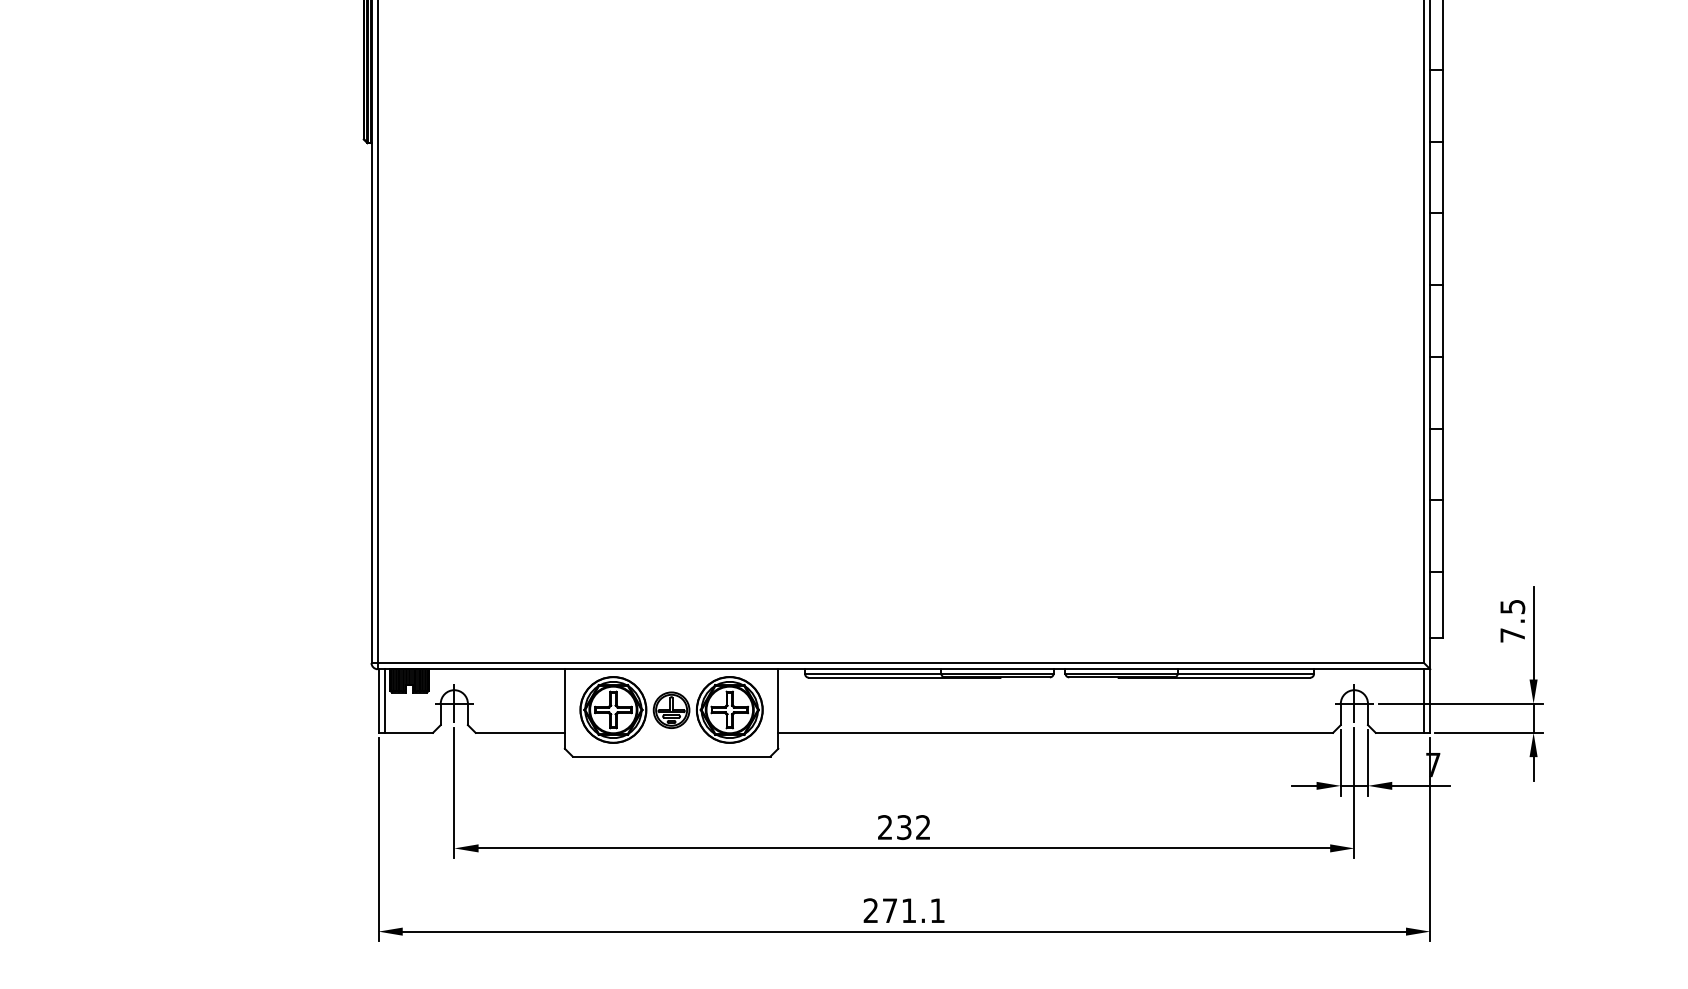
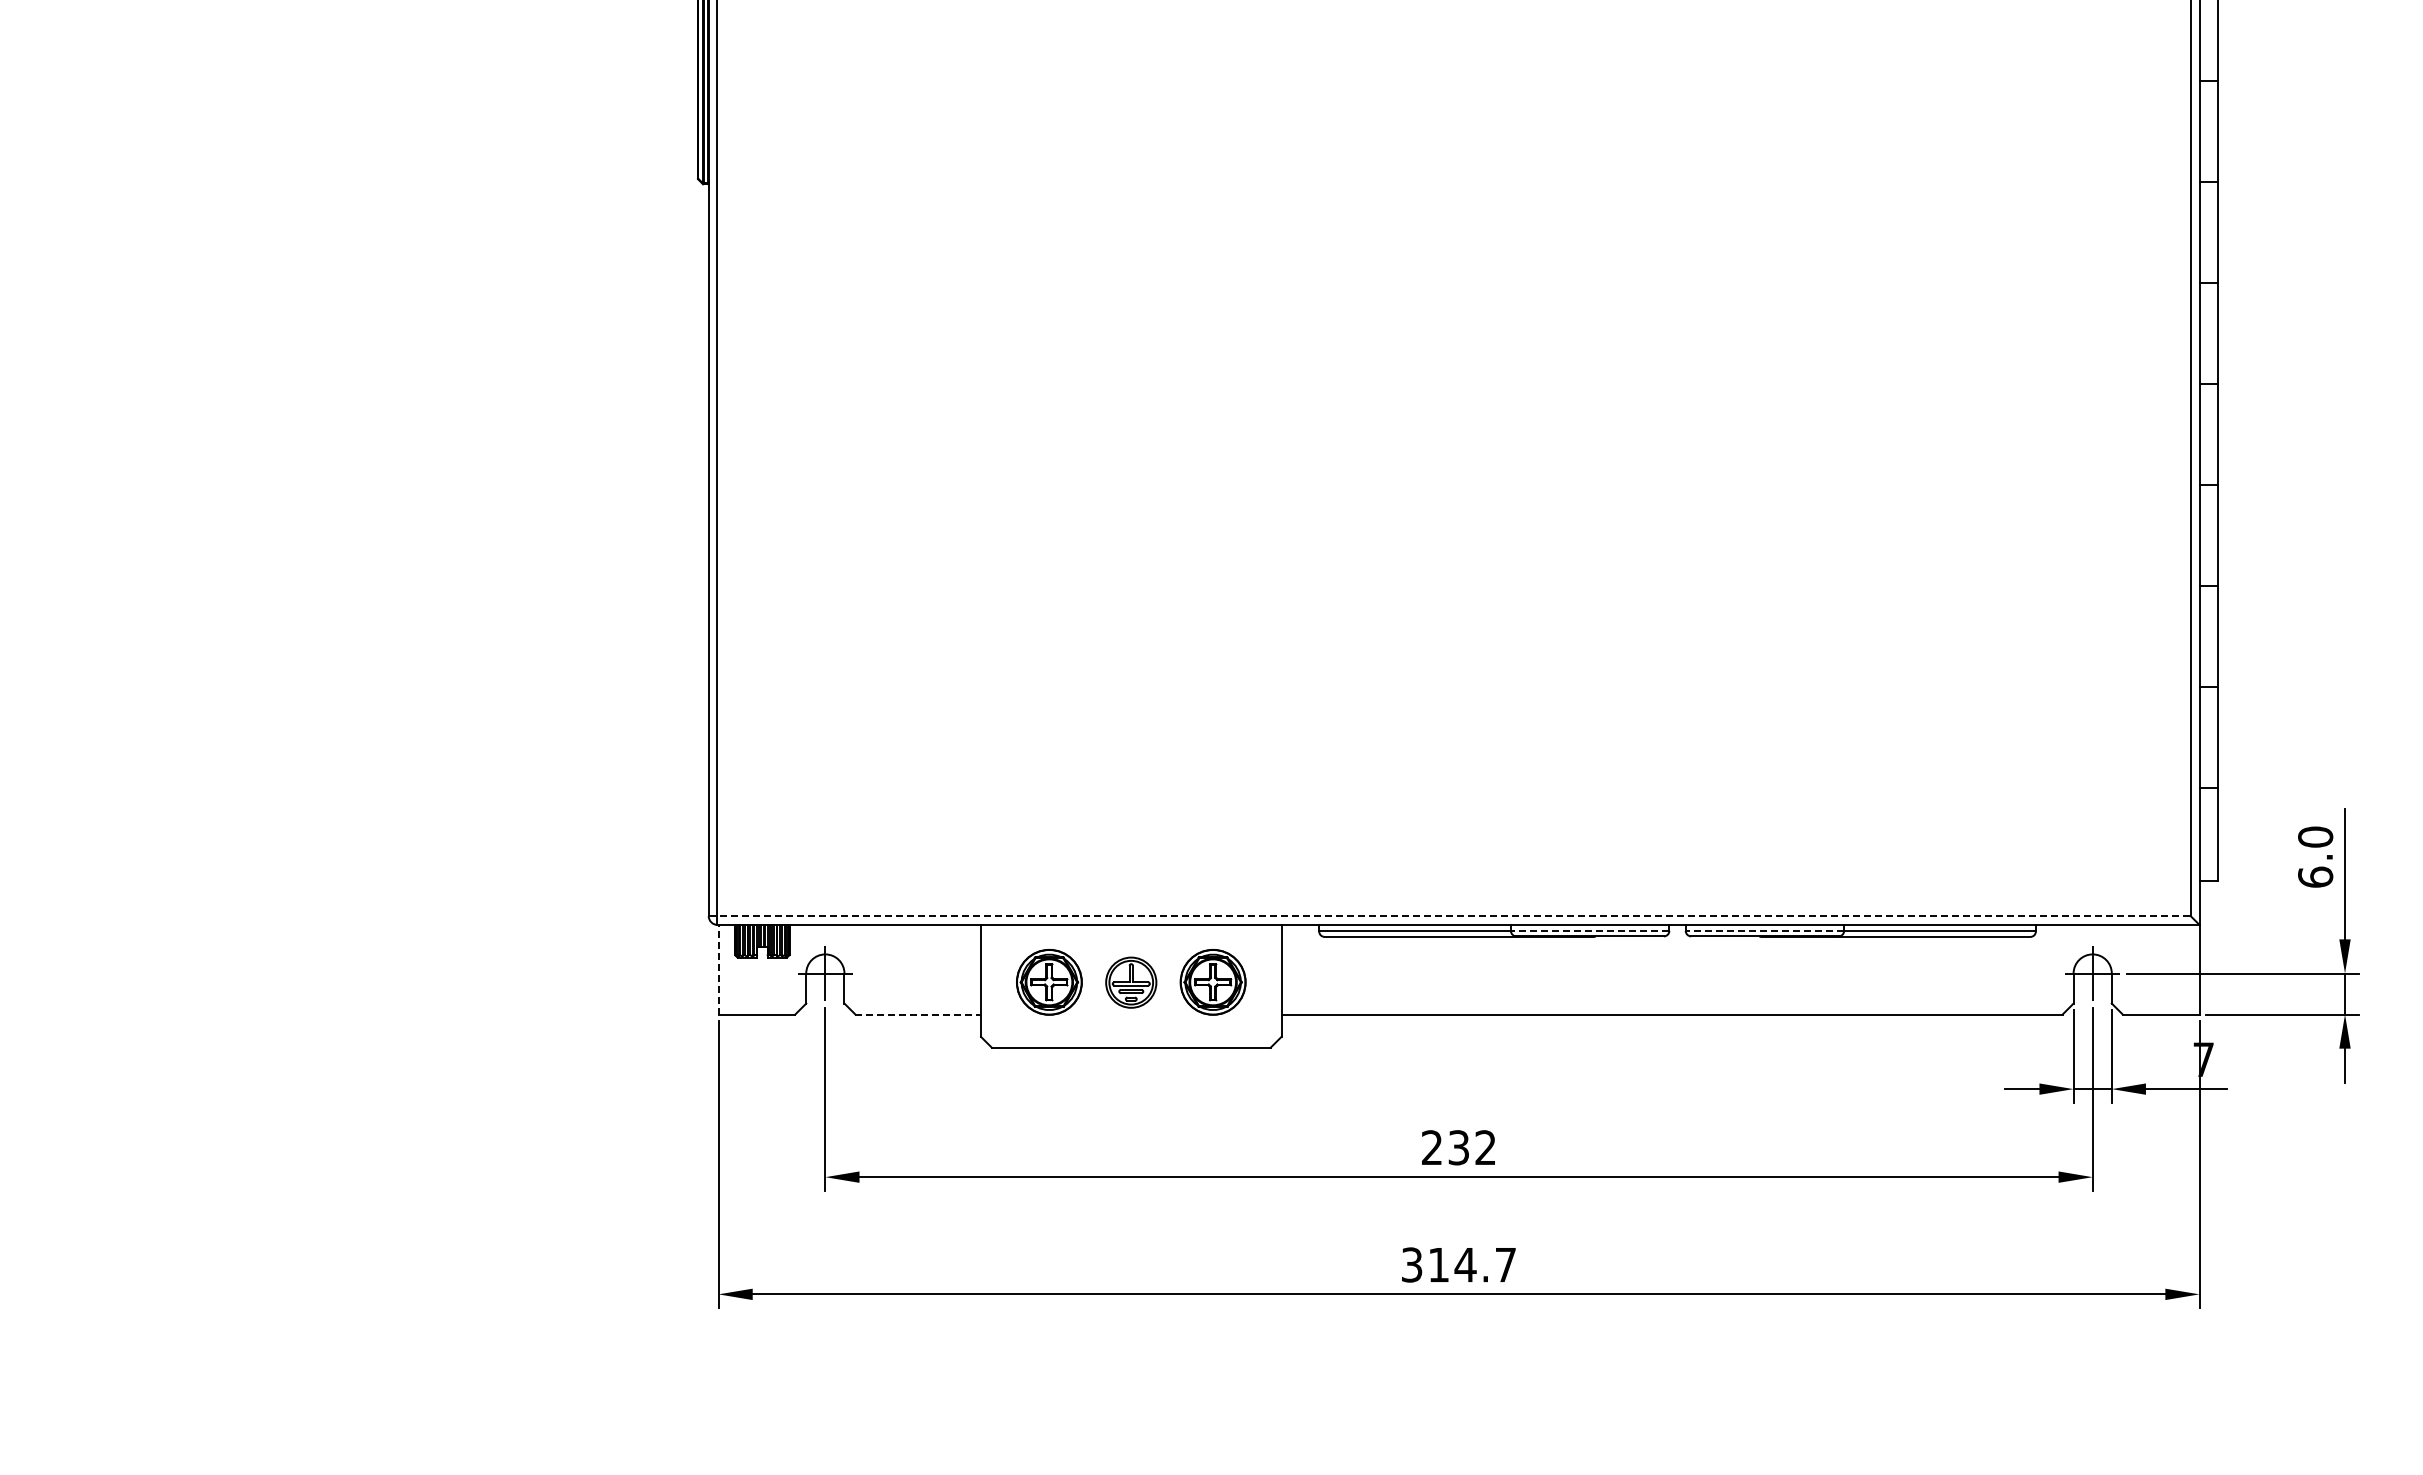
text: (1512, 620) -> (2315, 856), 7.5 -> 6.0
line: (898, 663) -> (1450, 916), solid -> dashed
line: (997, 673) -> (1589, 930), solid -> dashed
line: (1121, 673) -> (1764, 930), solid -> dashed
line: (378, 700) -> (718, 969), solid -> dashed
line: (384, 700) -> (727, 969), removed
line: (1423, 700) -> (2190, 969), removed
part: (613, 710) -> (1049, 982), size x0.7
part: (729, 710) -> (1212, 982), size x0.7
line: (520, 732) -> (918, 1014), solid -> dashed
text: (903, 910) -> (1458, 1264), 271.1 -> 314.7

